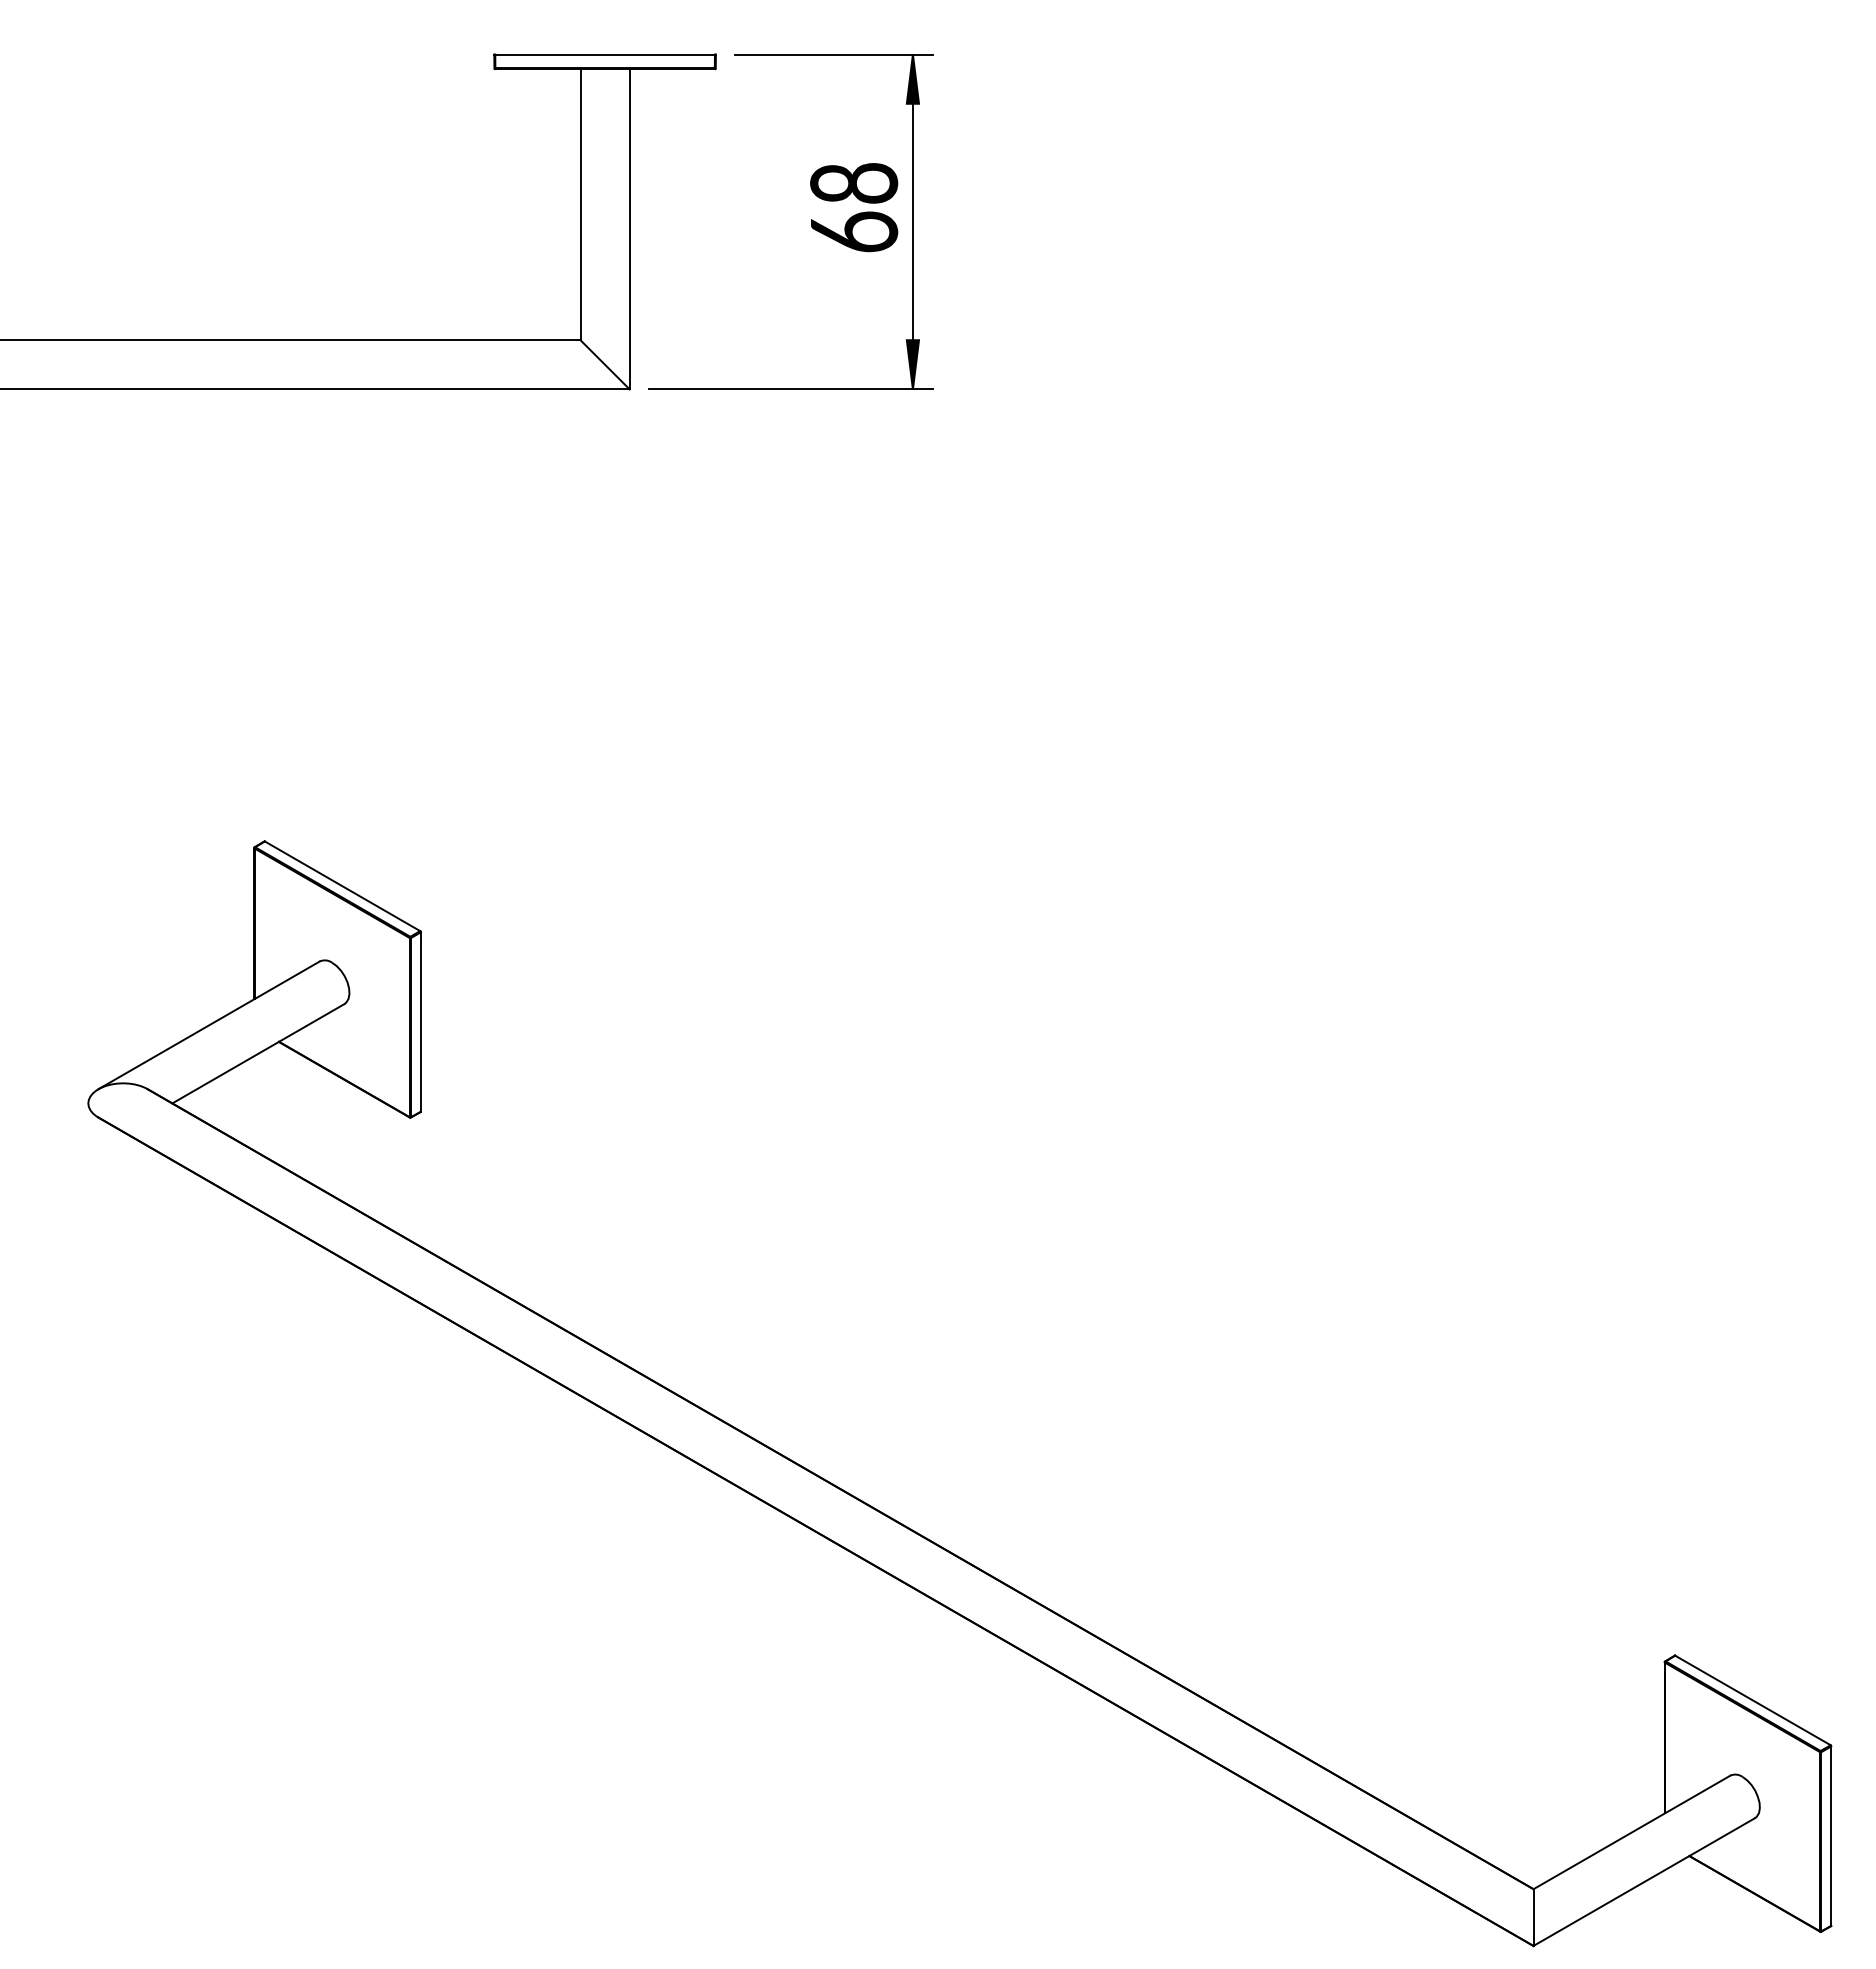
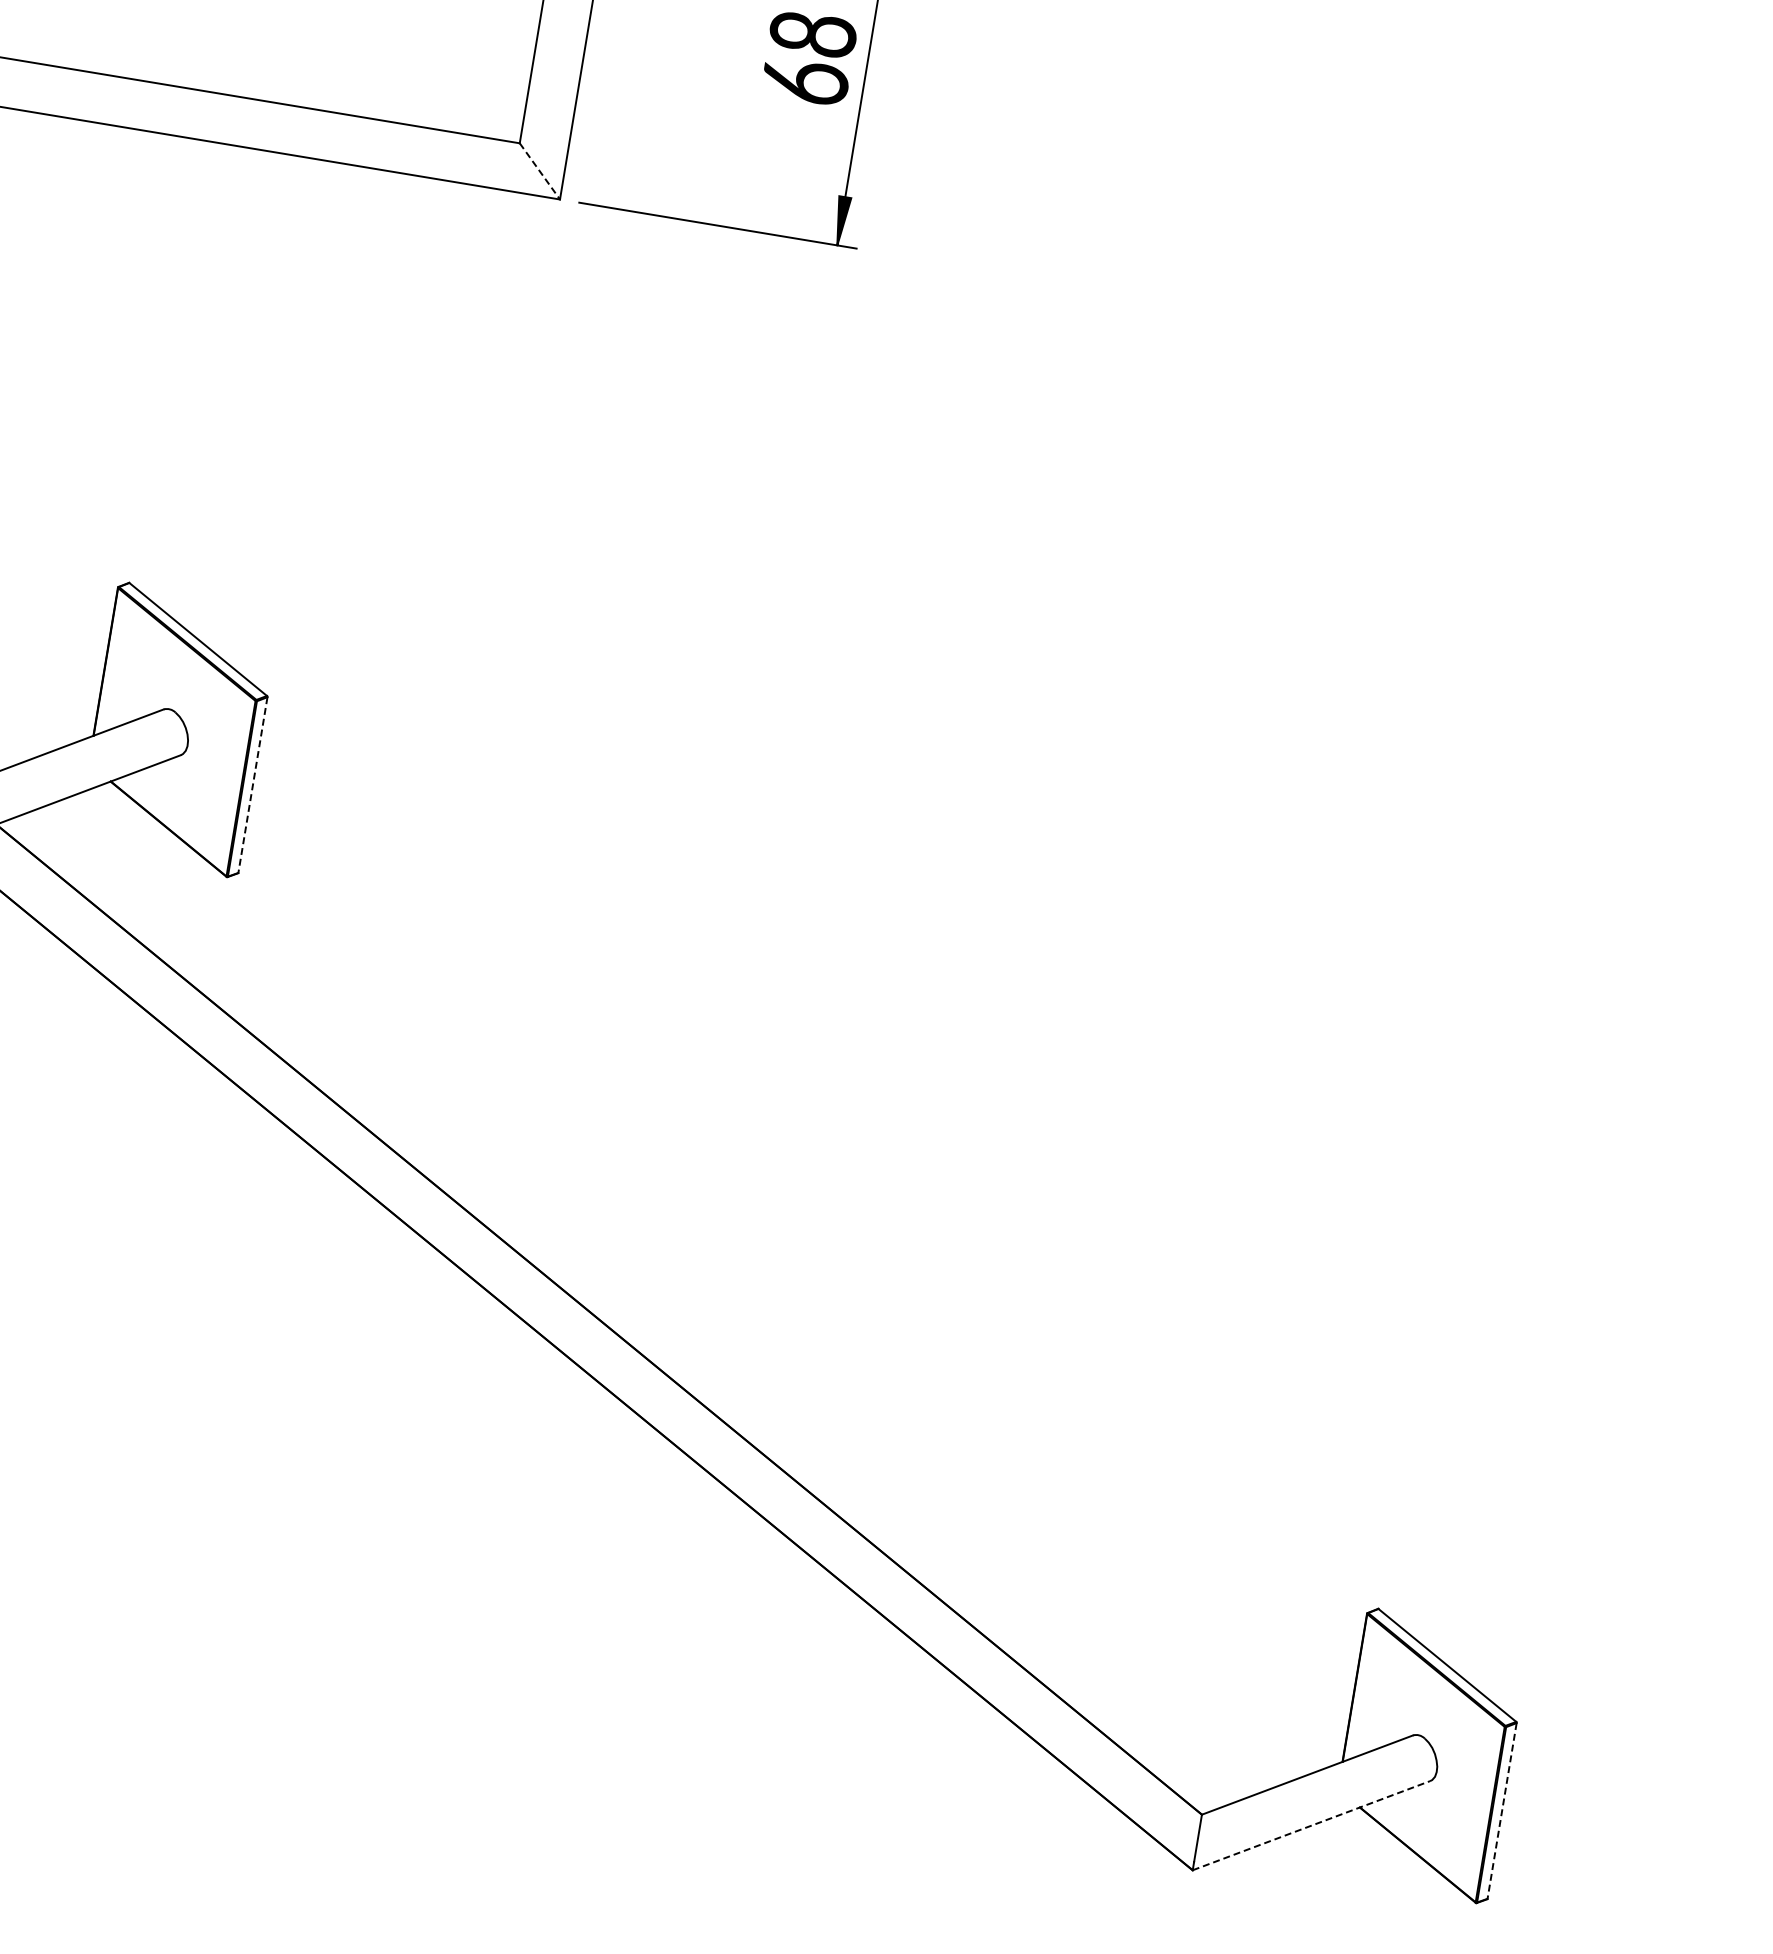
line: (605, 364) -> (540, 171), solid -> dashed
line: (420, 1021) -> (252, 784), solid -> dashed
line: (1831, 1836) -> (1502, 1811), solid -> dashed
line: (1644, 1882) -> (1311, 1826), solid -> dashed

